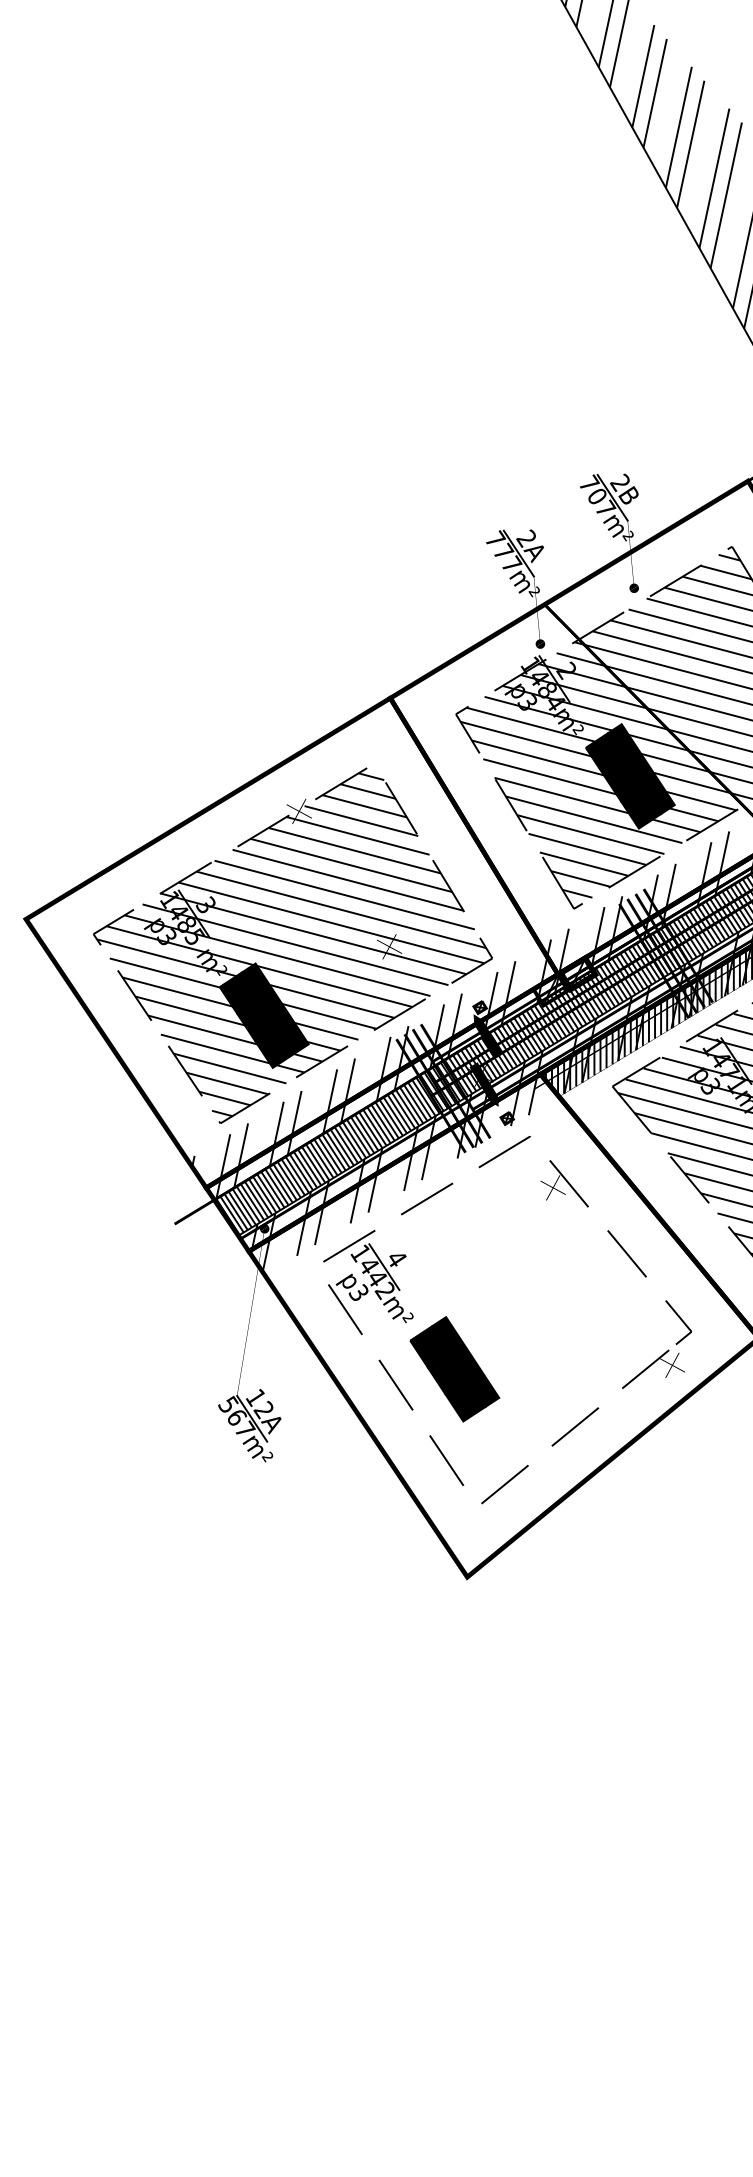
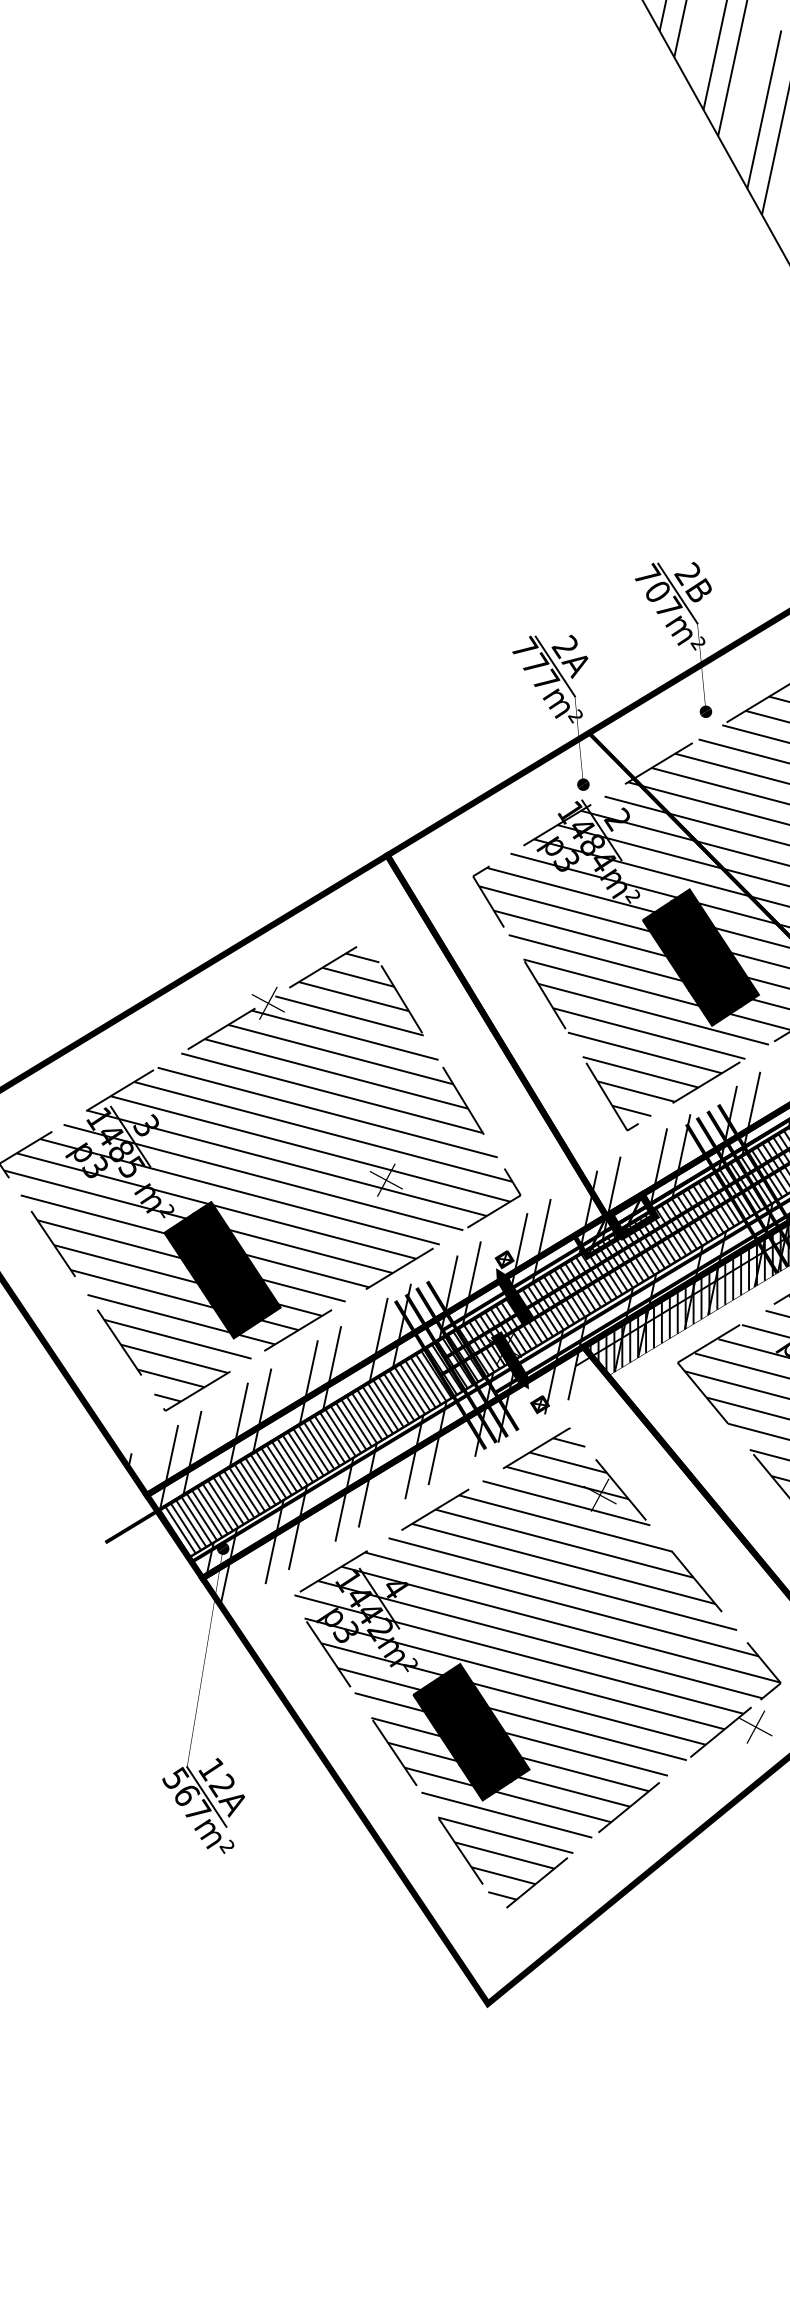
hatch: (505, 1320) -> (537, 1668), added

